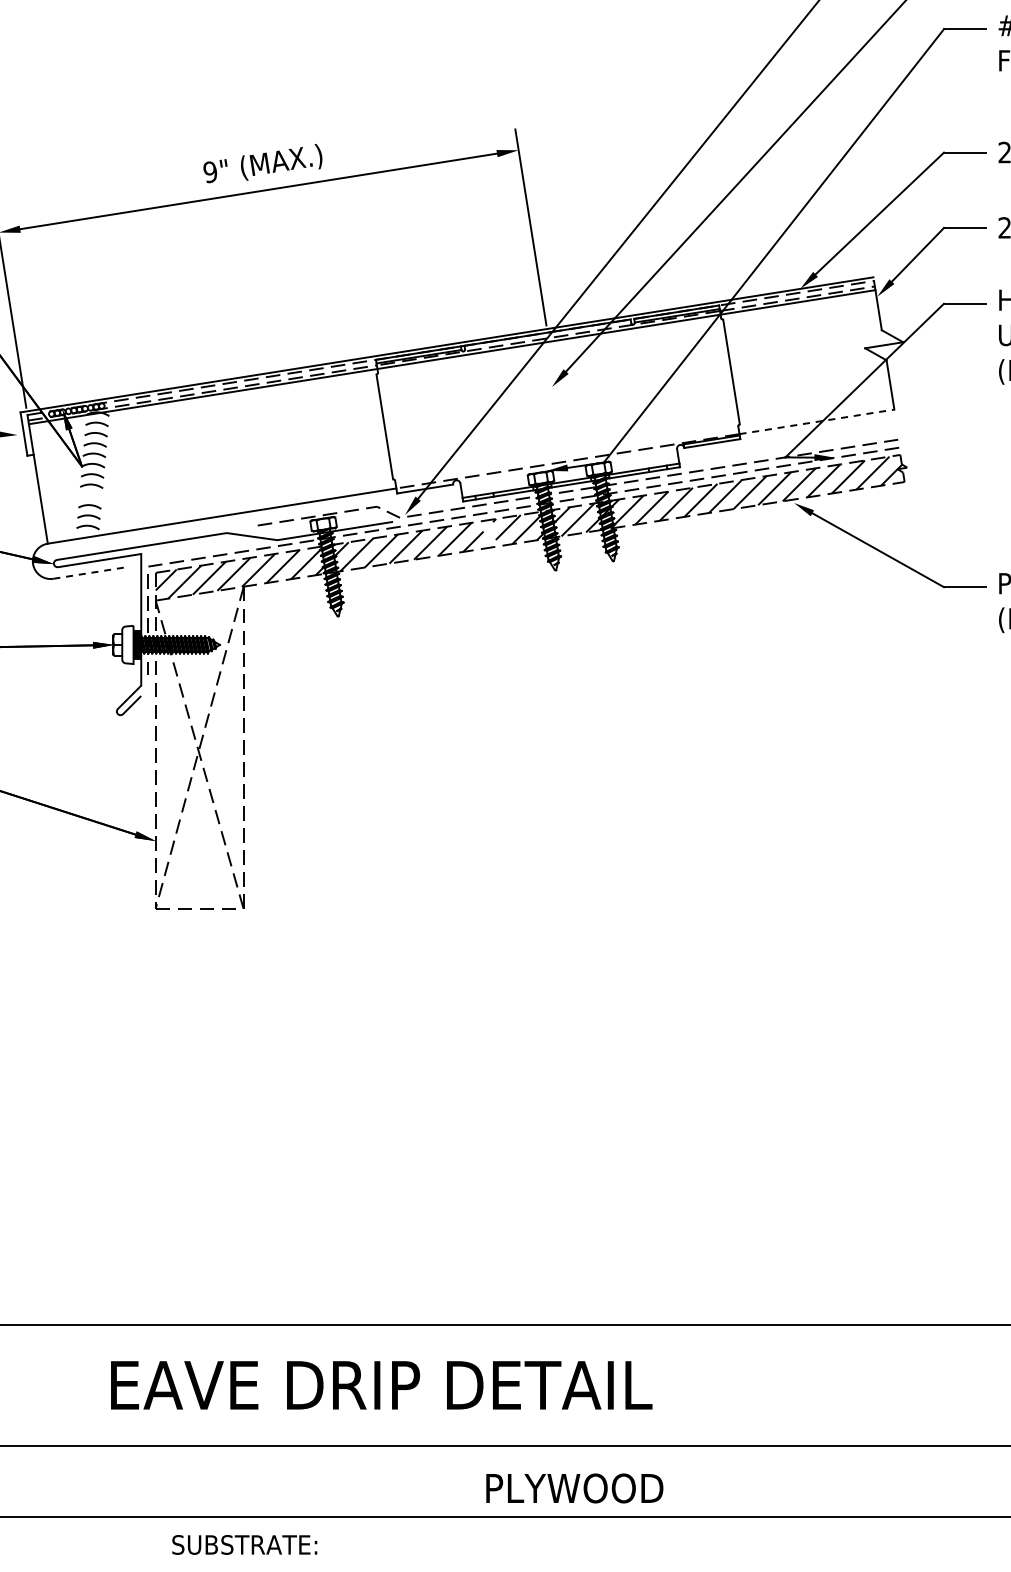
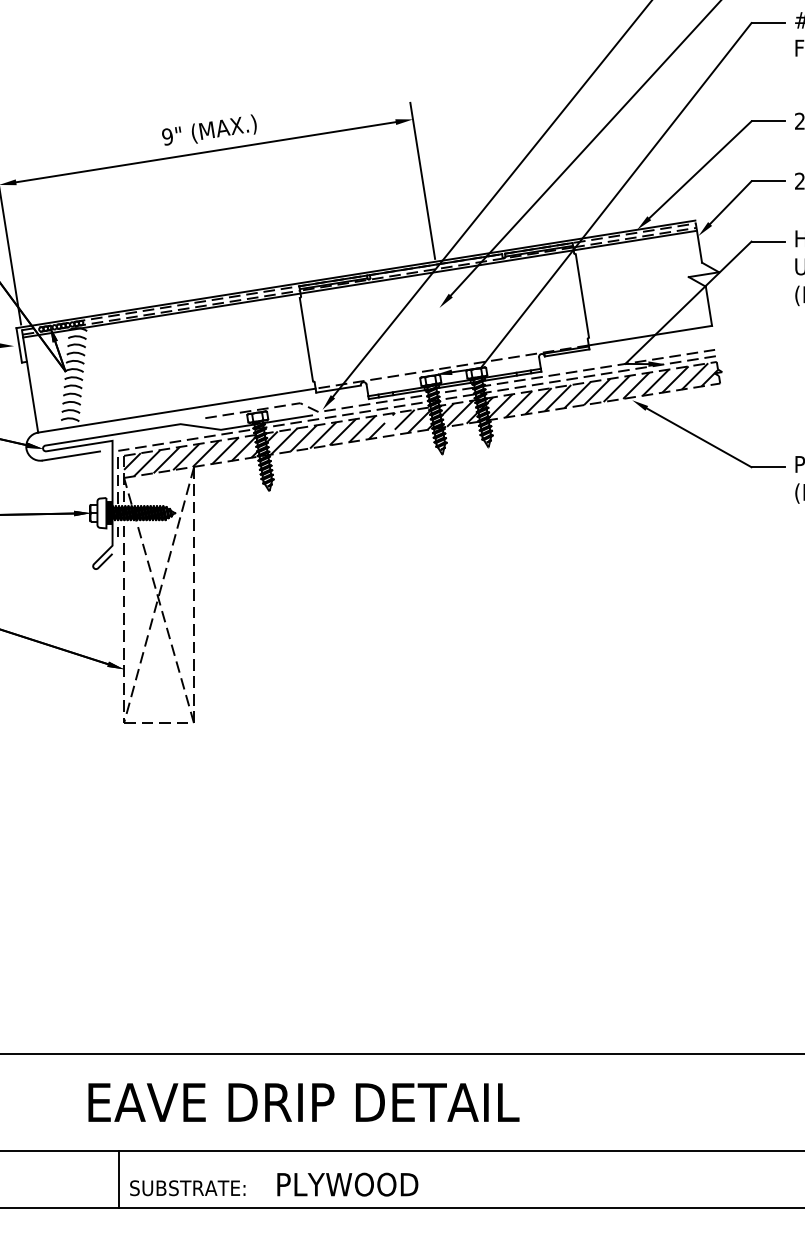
line: (817, 421) -> (650, 335), dashed -> solid
arc: (90, 495) -> (72, 394), added
line: (89, 573) -> (71, 456), dashed -> solid
line: (149, 1481) -> (119, 1179), added
text: (574, 1488) -> (347, 1184), moved
text: (244, 1544) -> (187, 1187), moved

